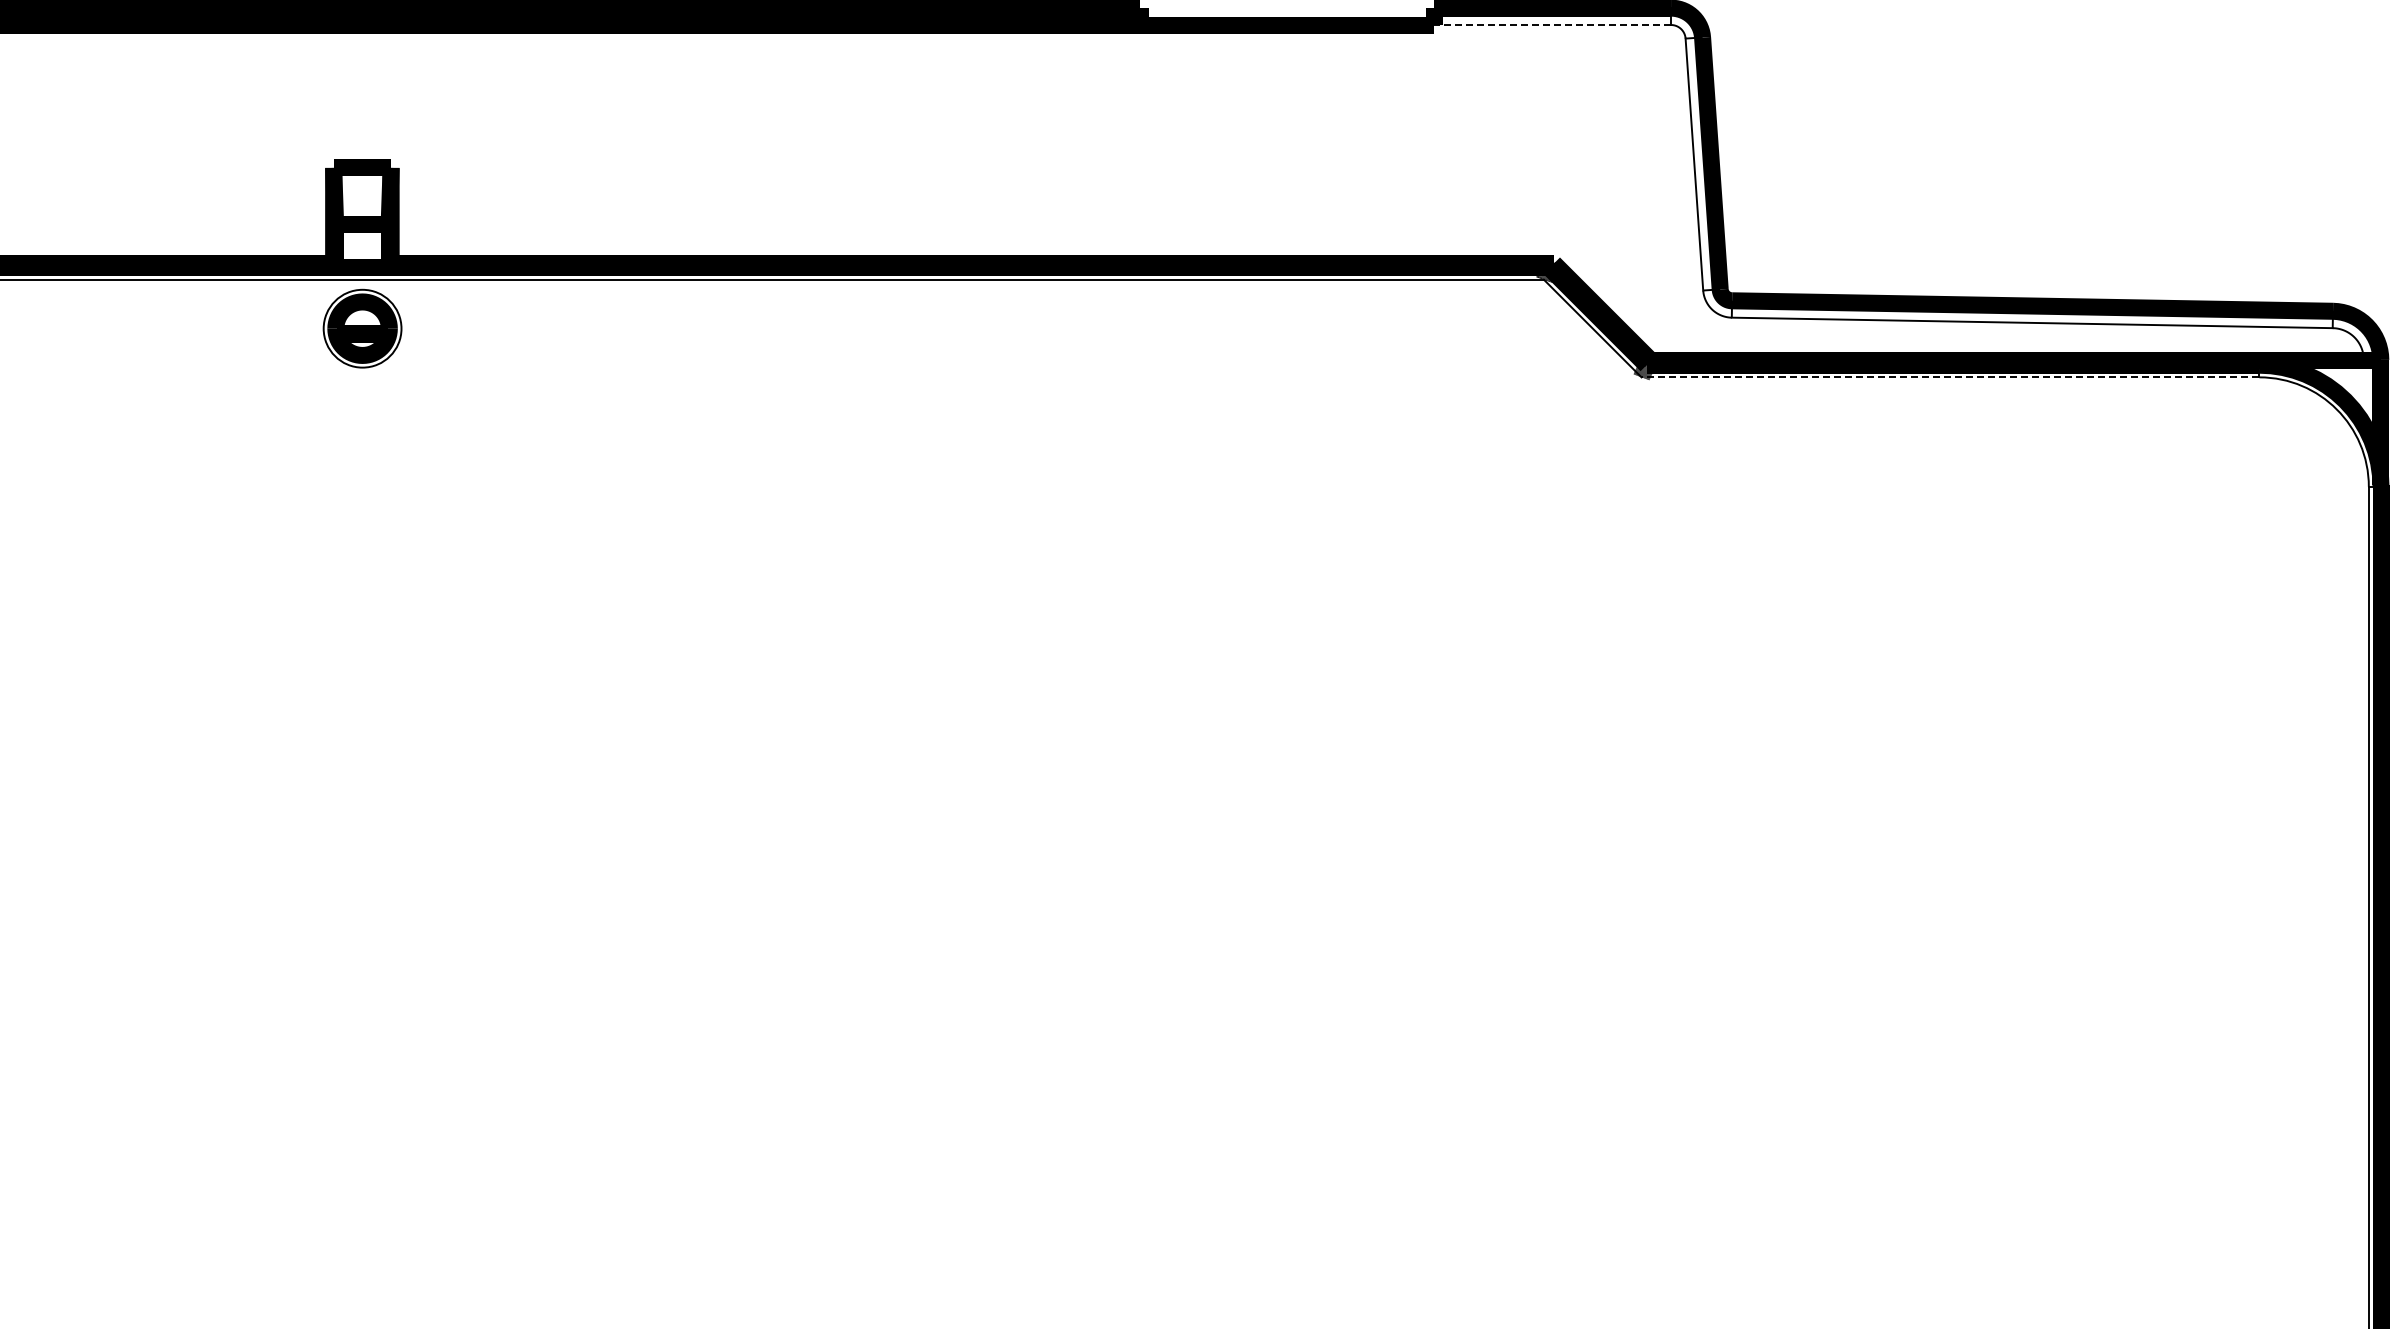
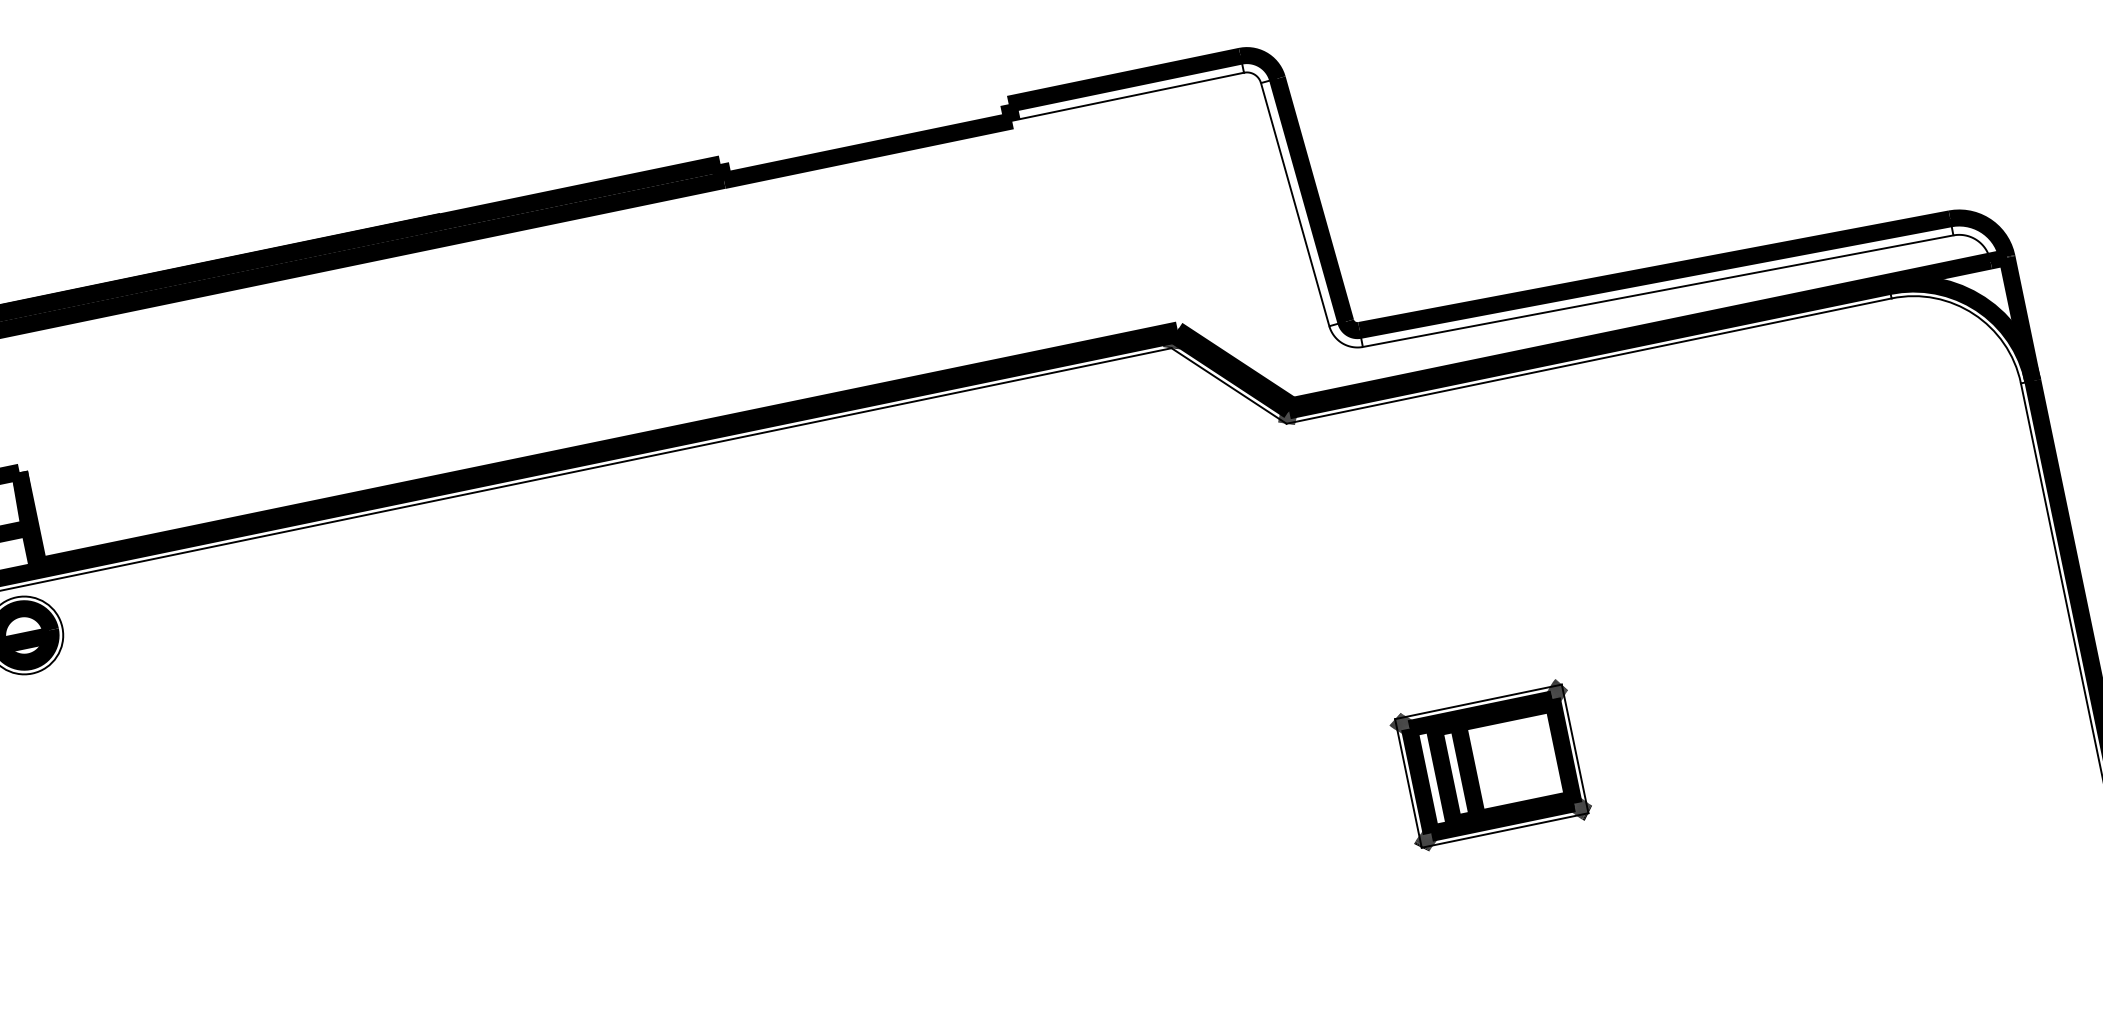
line: (1552, 25) -> (1128, 97), dashed -> solid
line: (1950, 377) -> (1589, 361), dashed -> solid
part: (1772, 754) -> (1491, 766), added

